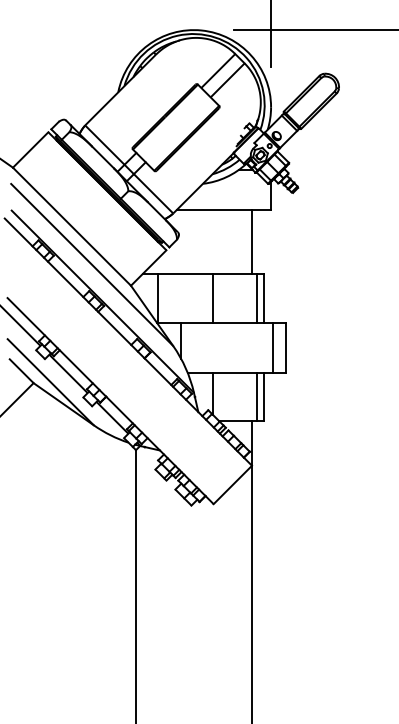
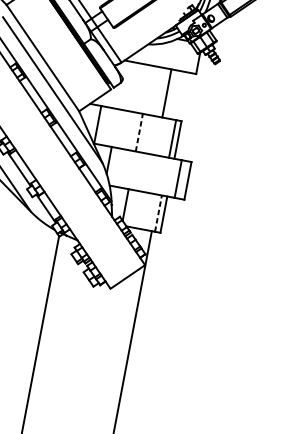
line: (252, 241) -> (167, 93), moved
line: (212, 298) -> (139, 132), solid -> dashed
line: (256, 396) -> (158, 213), solid -> dashed

